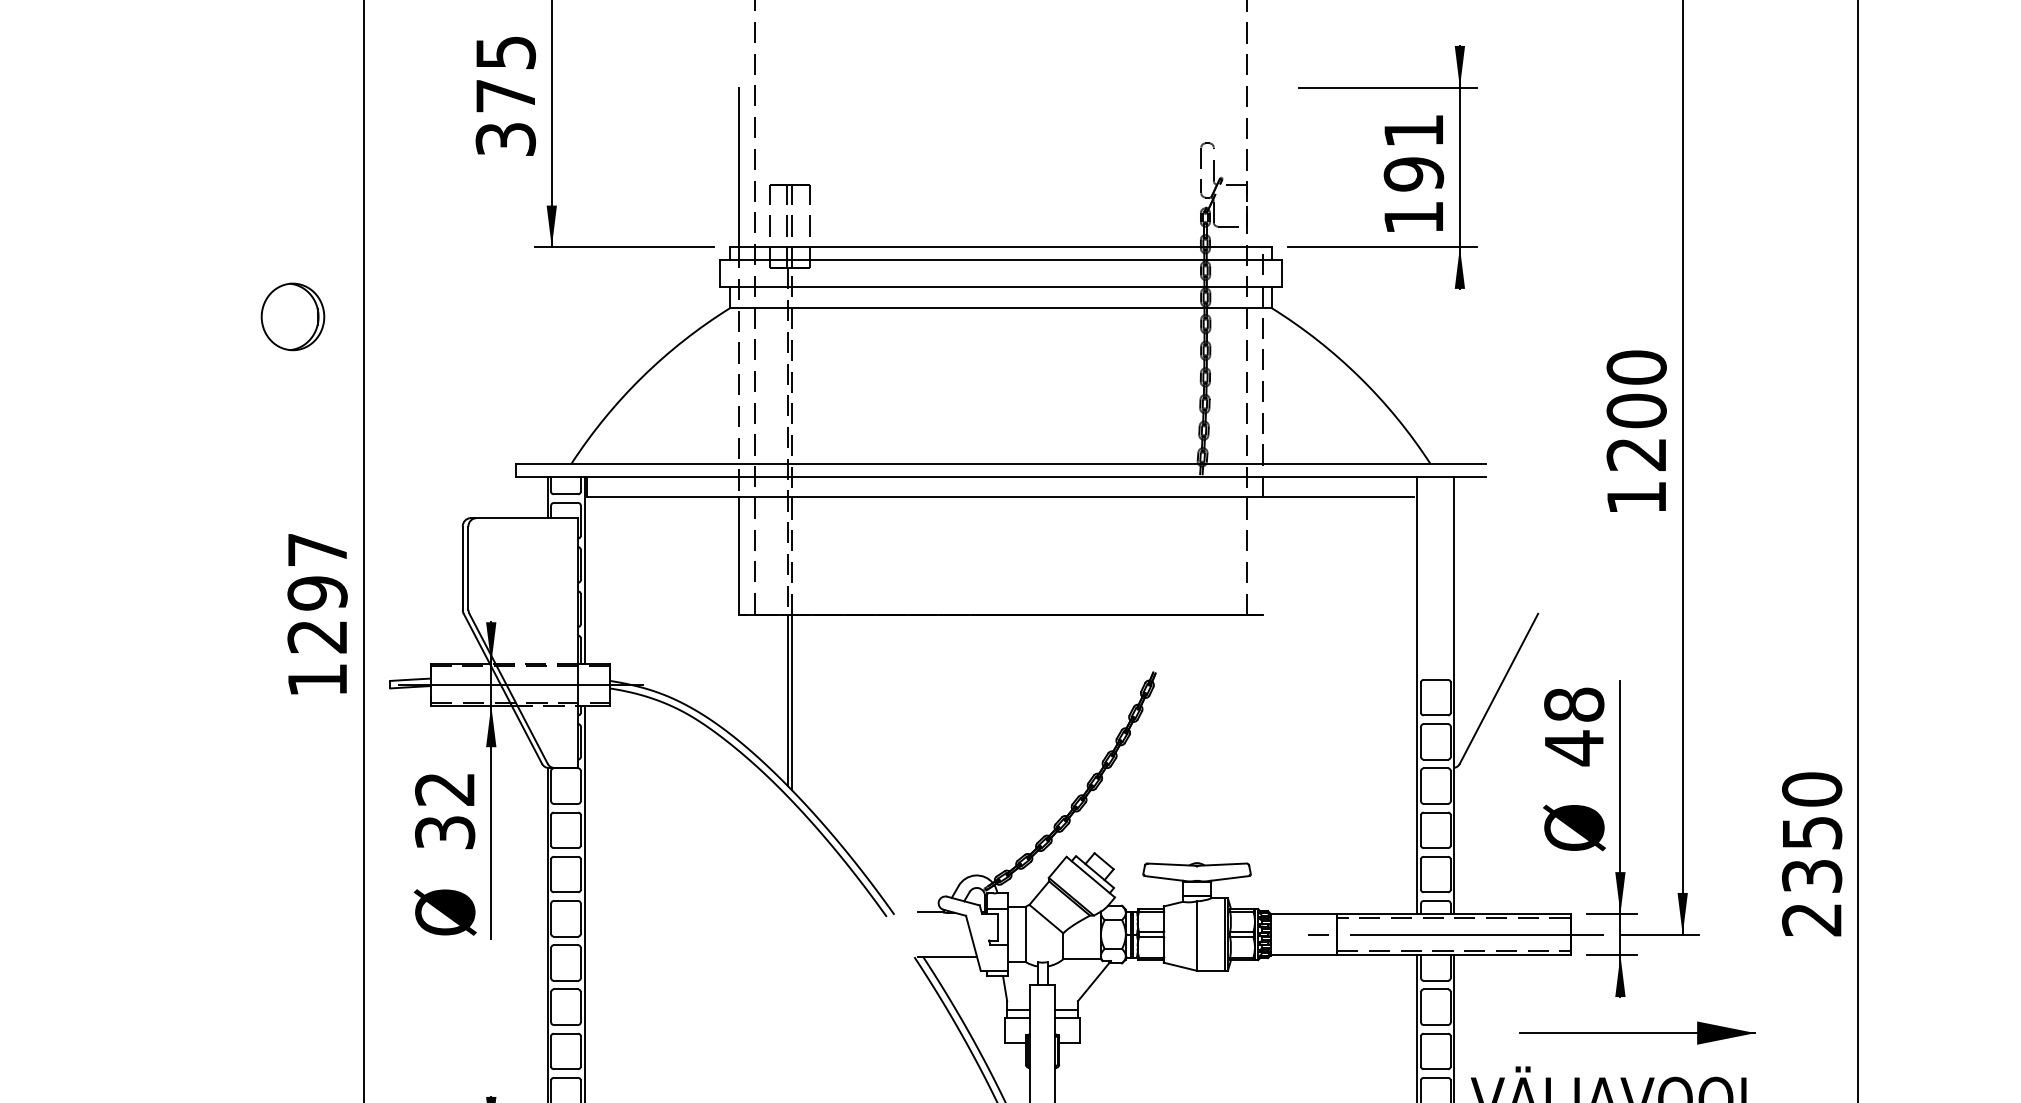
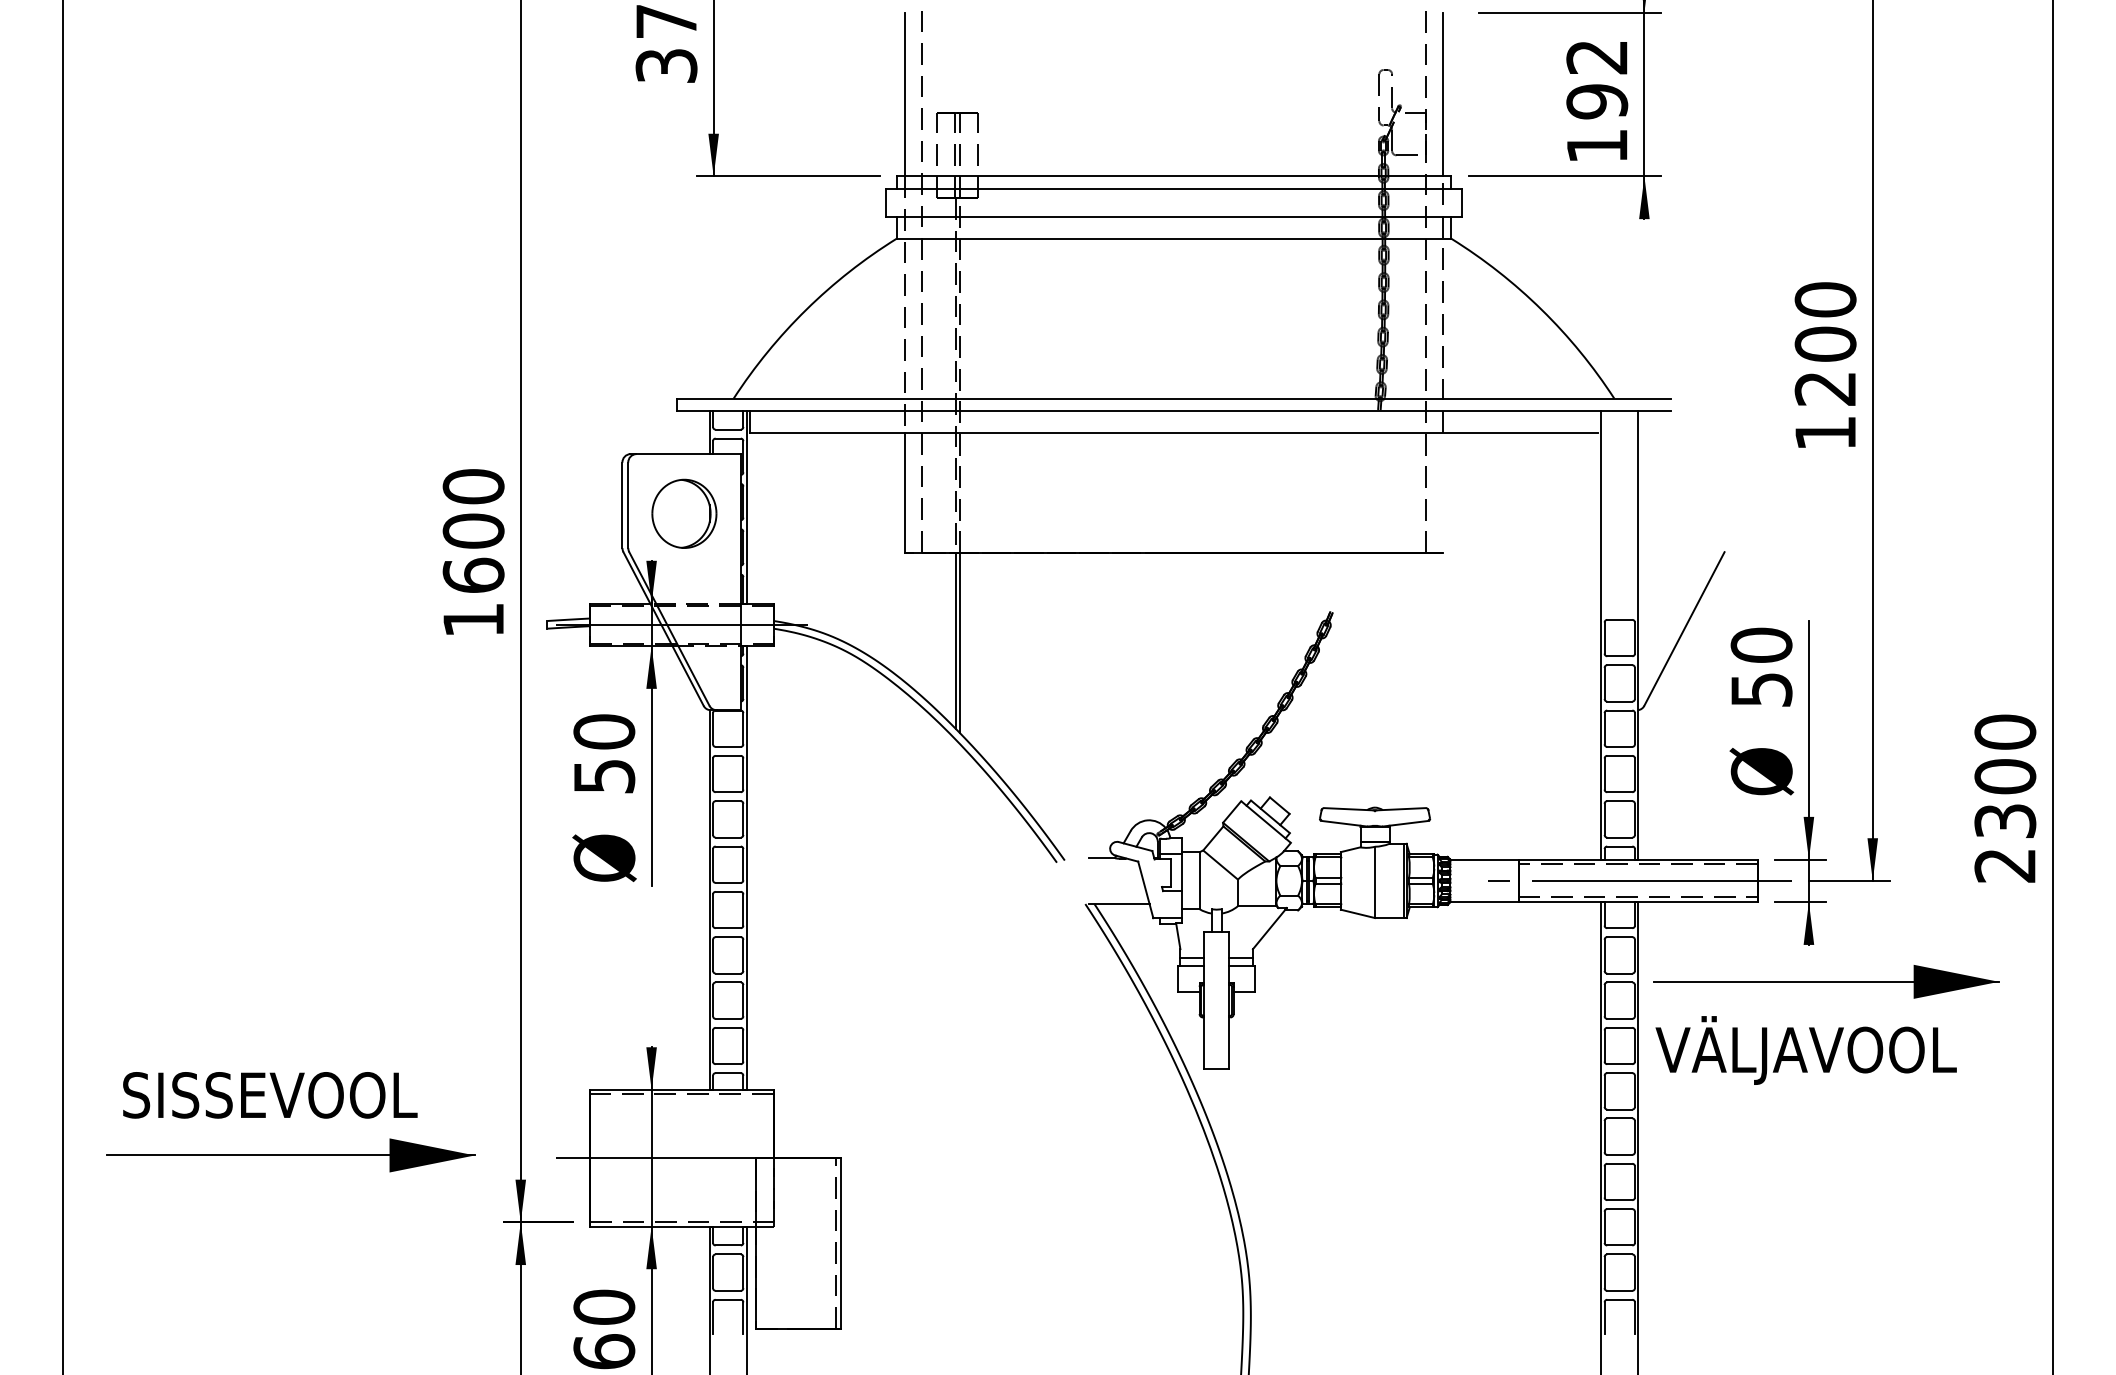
text: (1413, 131) -> (1596, 57), 191 -> 192
line: (1262, 167) -> (1442, 94), added
part: (293, 316) -> (684, 513), moved
text: (317, 592) -> (473, 530), 1297 -> 1600
text: (1574, 726) -> (1761, 667), 48 -> 50
text: (445, 810) -> (604, 753), 32 -> 50
text: (1812, 832) -> (2005, 776), 2350 -> 2300
part: (1637, 1032) -> (1826, 981), size x1.43

